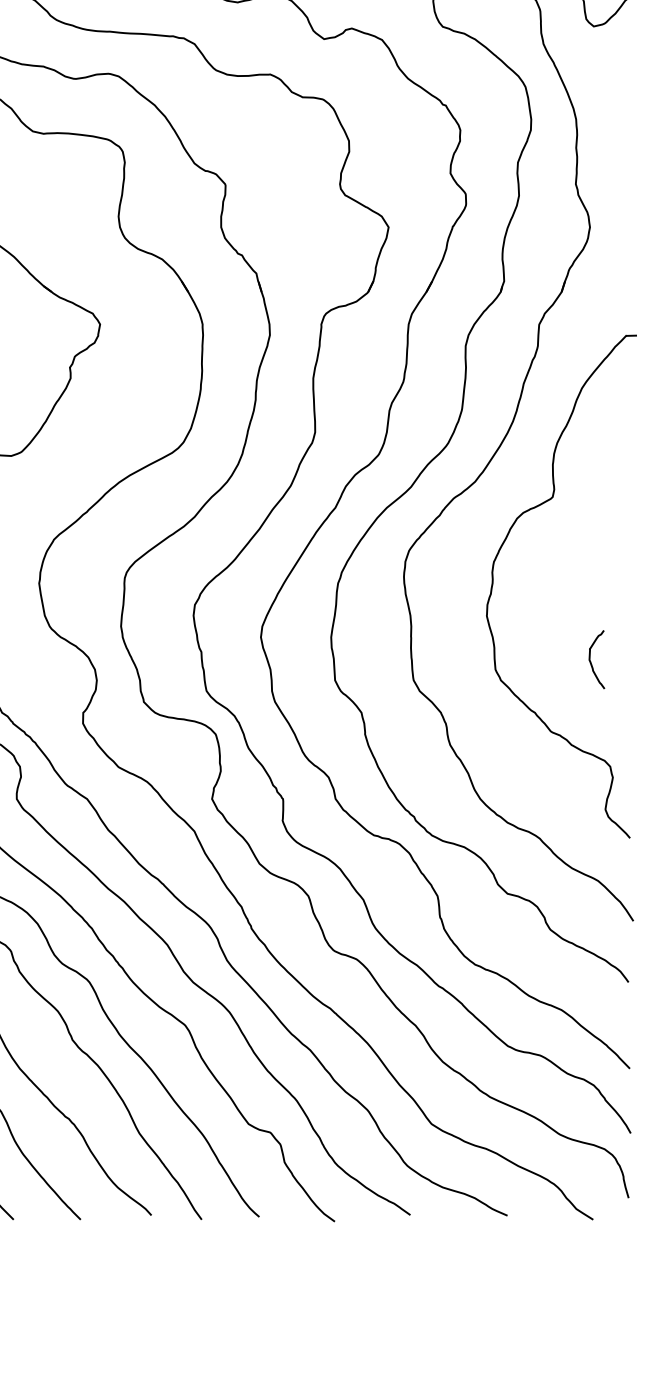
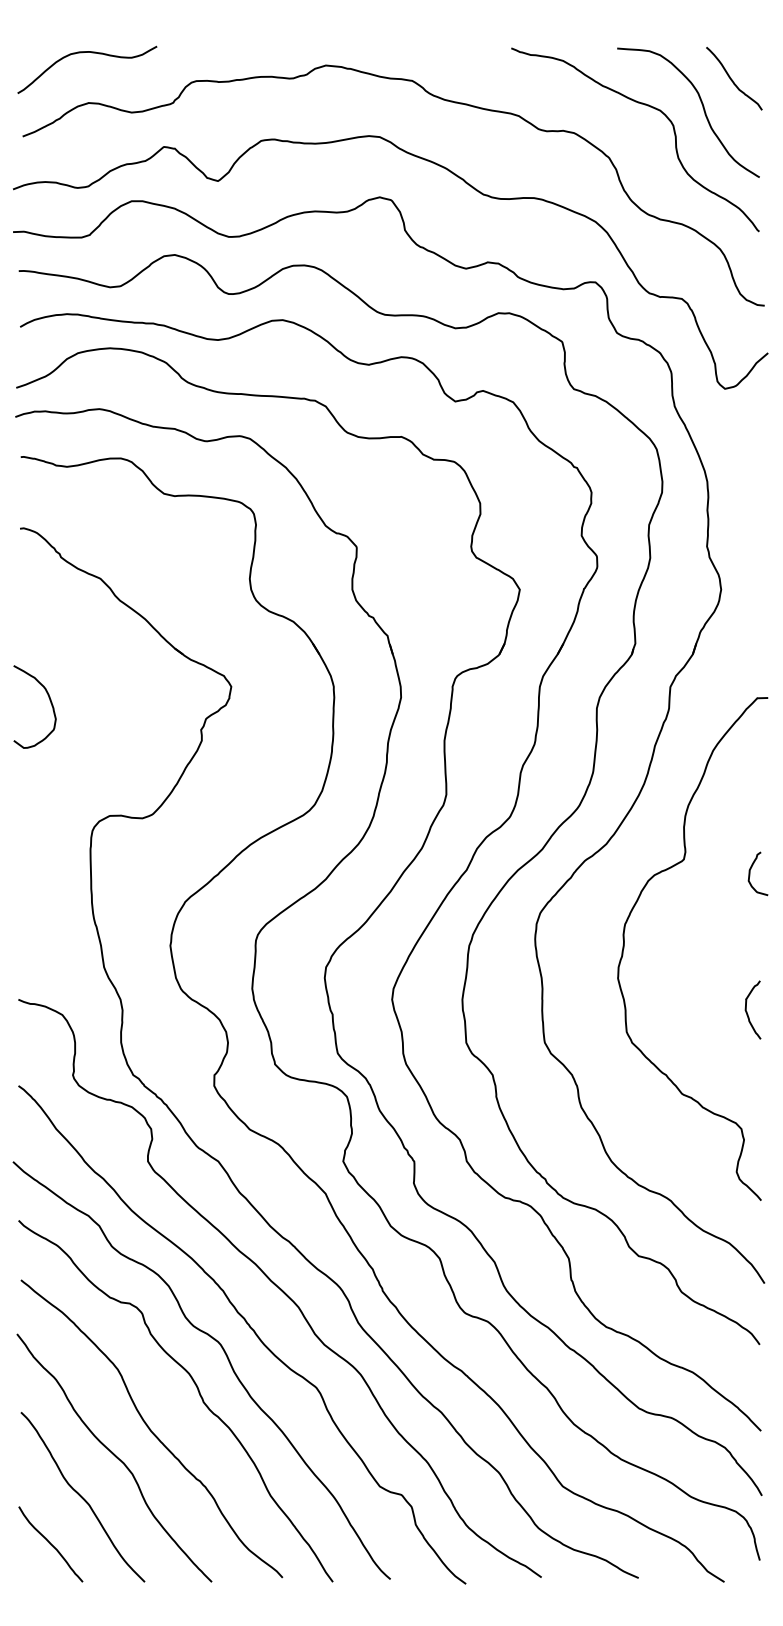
curve: (619, 511) -> (750, 873), added
curve: (591, 661) -> (747, 1011), moved

